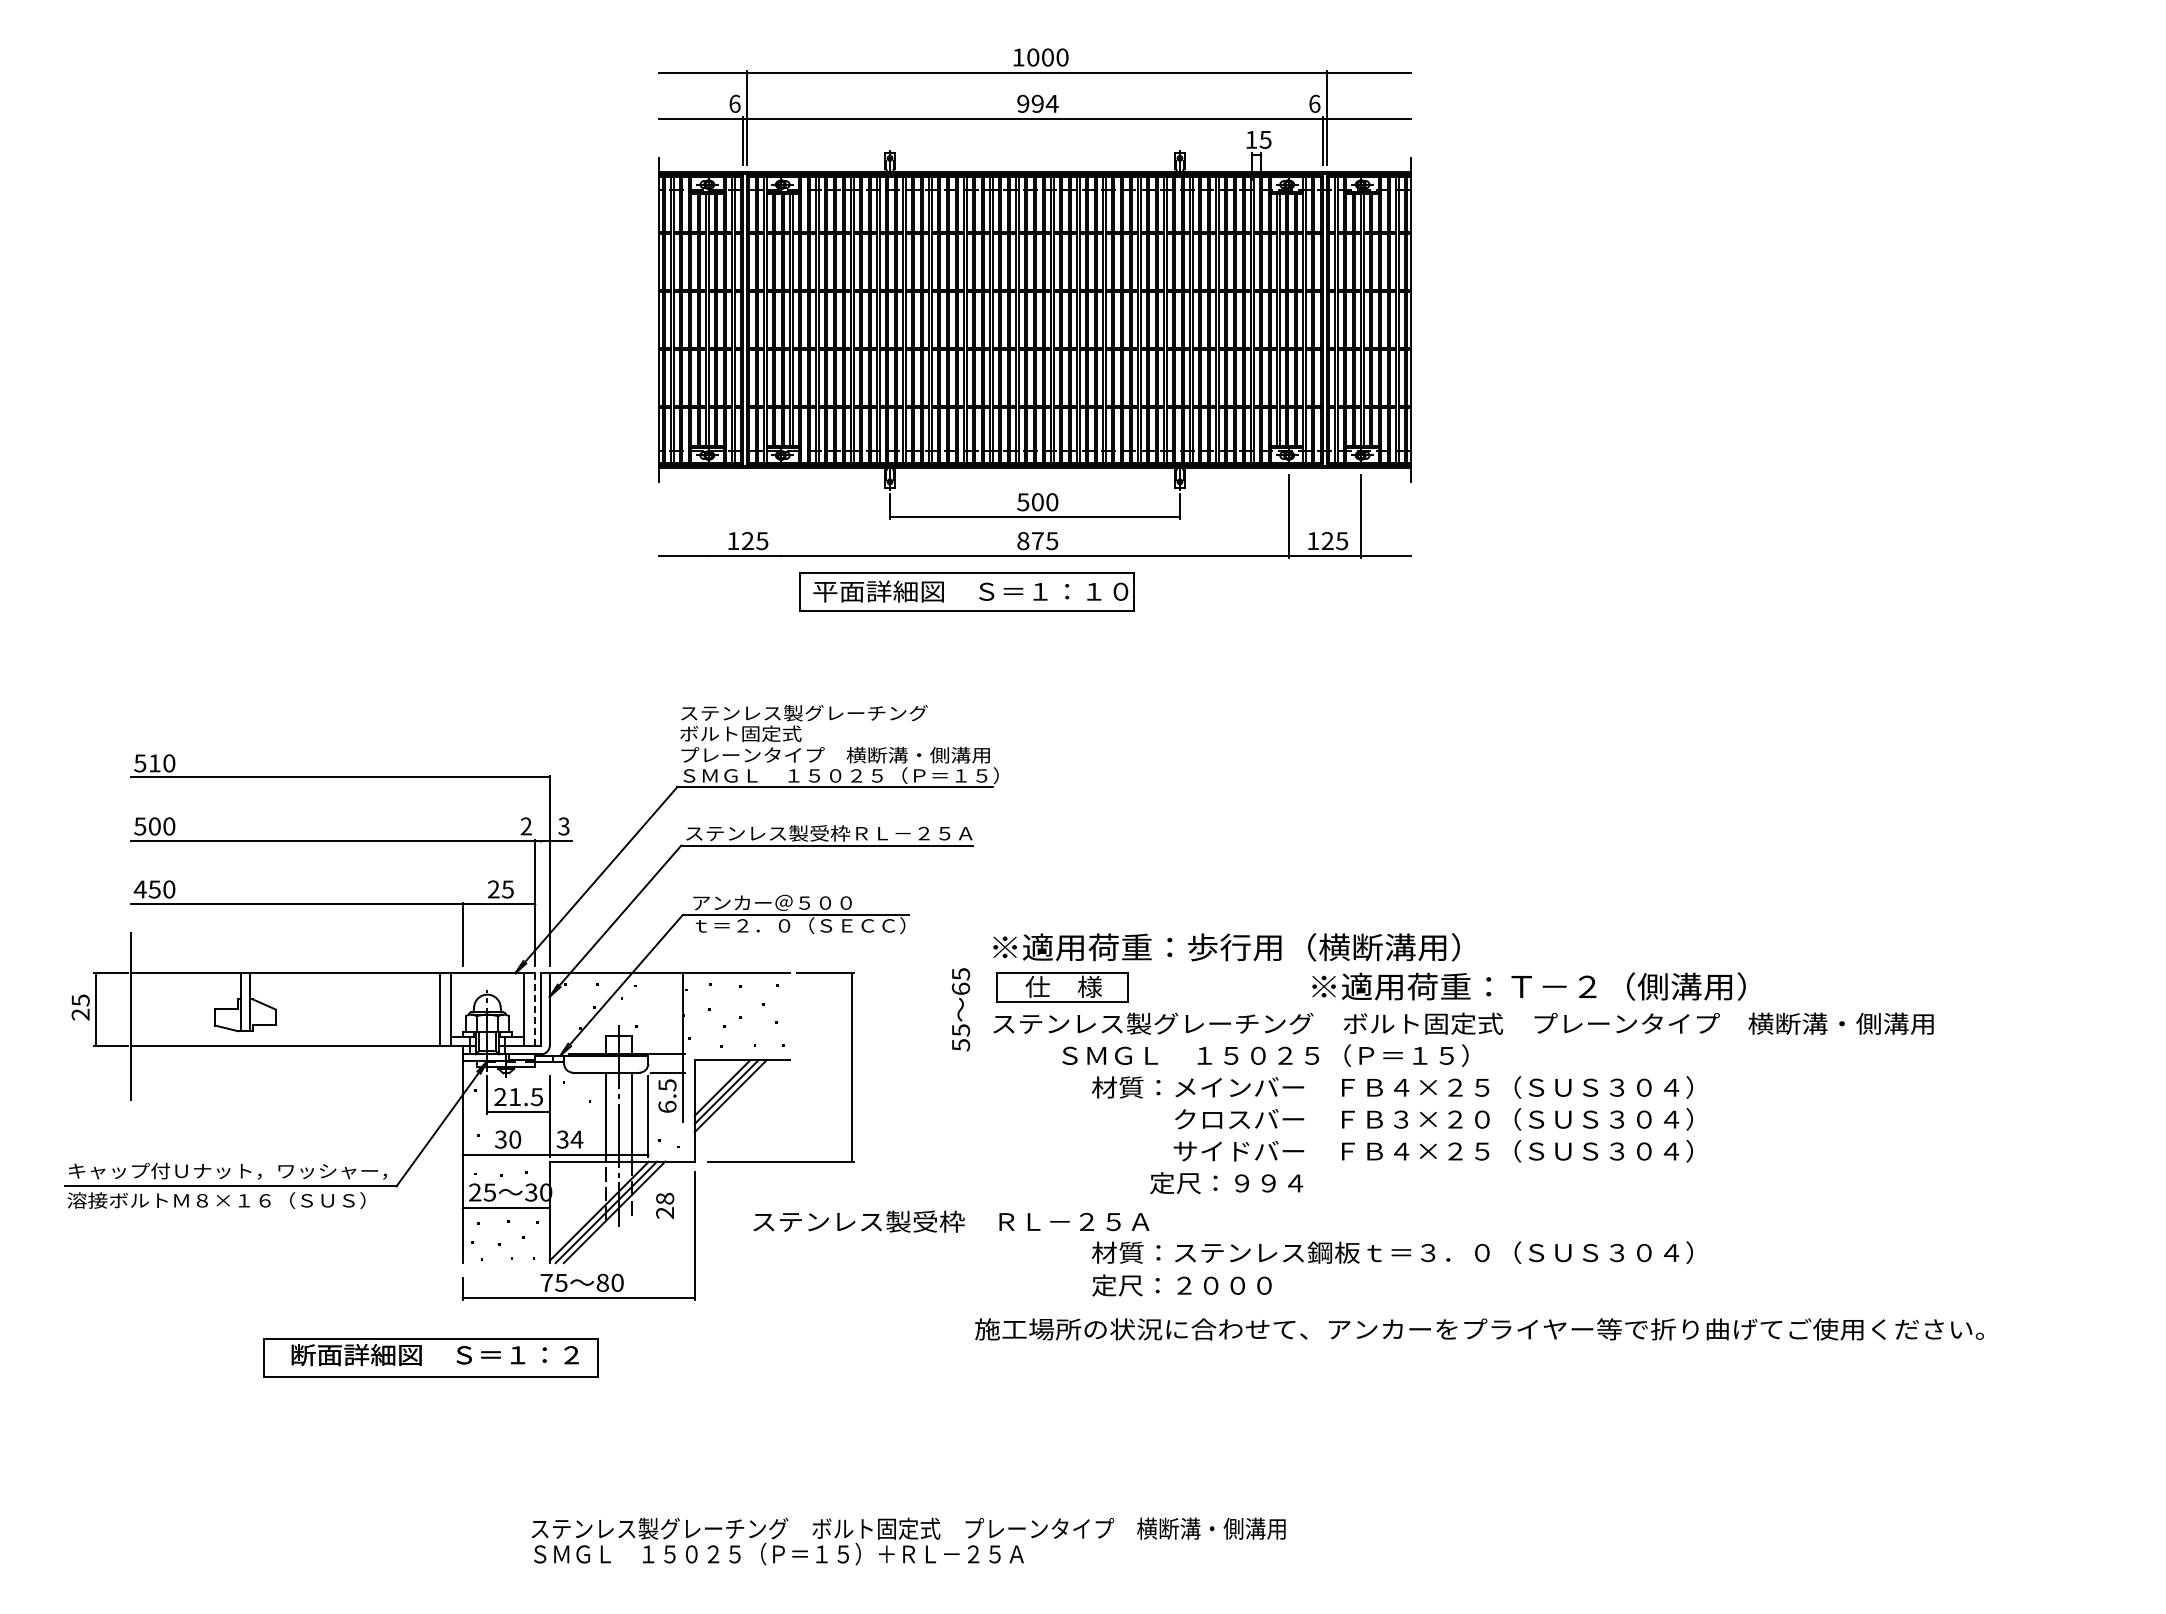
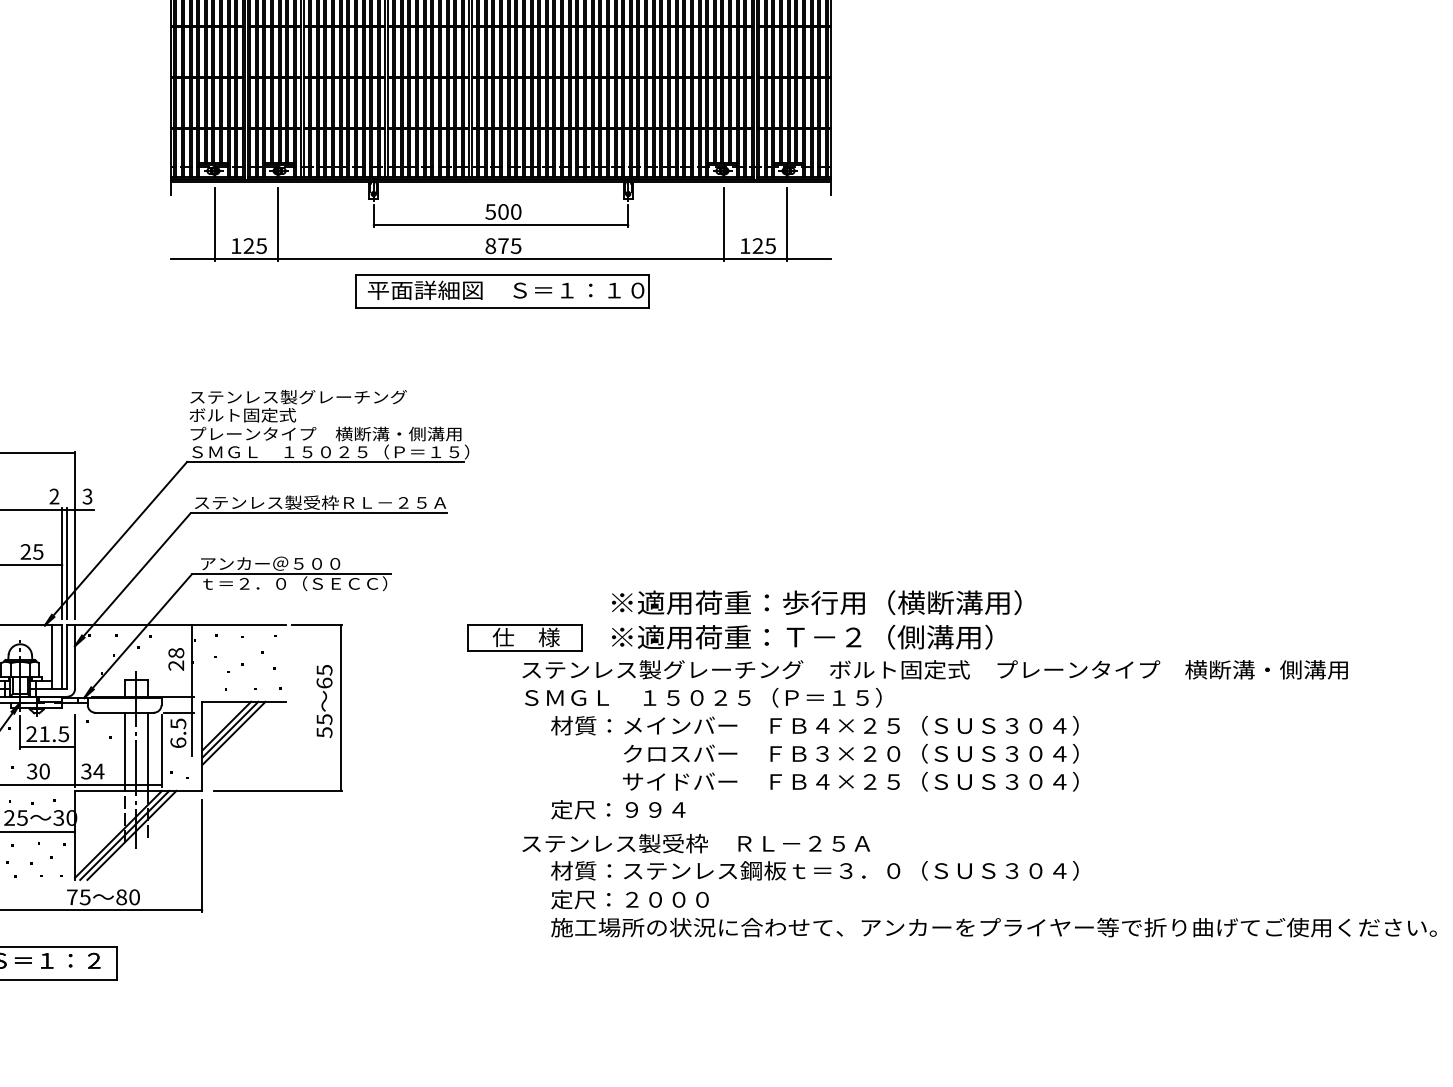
line: (708, 515) -> (214, 223), added
line: (781, 515) -> (278, 223), added
part: (966, 591) -> (502, 290), moved
line: (541, 902) -> (67, 563), added
text: (1226, 947) -> (816, 602), moved
text: (1528, 986) -> (801, 637), moved
line: (535, 1009) -> (62, 657), dashed -> solid
text: (961, 1009) -> (325, 701), moved
text: (1463, 1023) -> (935, 669), moved
text: (1226, 1183) -> (618, 810), moved
text: (665, 1205) -> (176, 659), moved
text: (951, 1221) -> (696, 843), moved
text: (1479, 1329) -> (993, 927), moved

